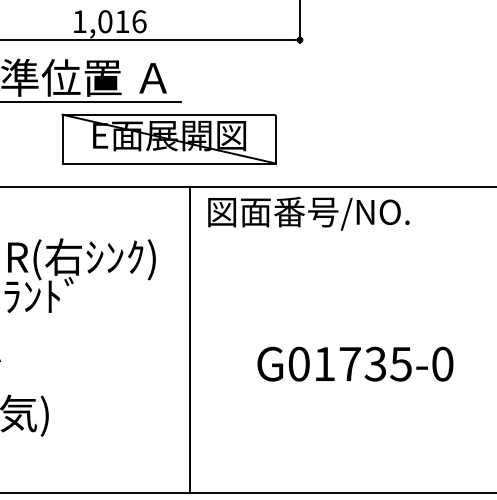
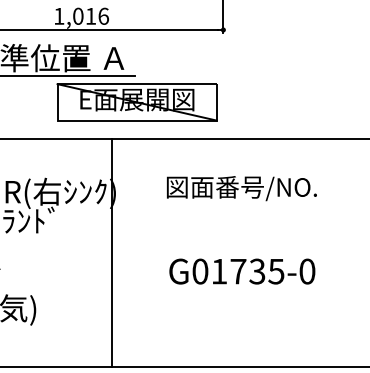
part: (168, 138) -> (136, 101), moved
text: (308, 213) -> (241, 188), moved
line: (190, 339) -> (111, 253), moved
text: (355, 363) -> (242, 271), moved

